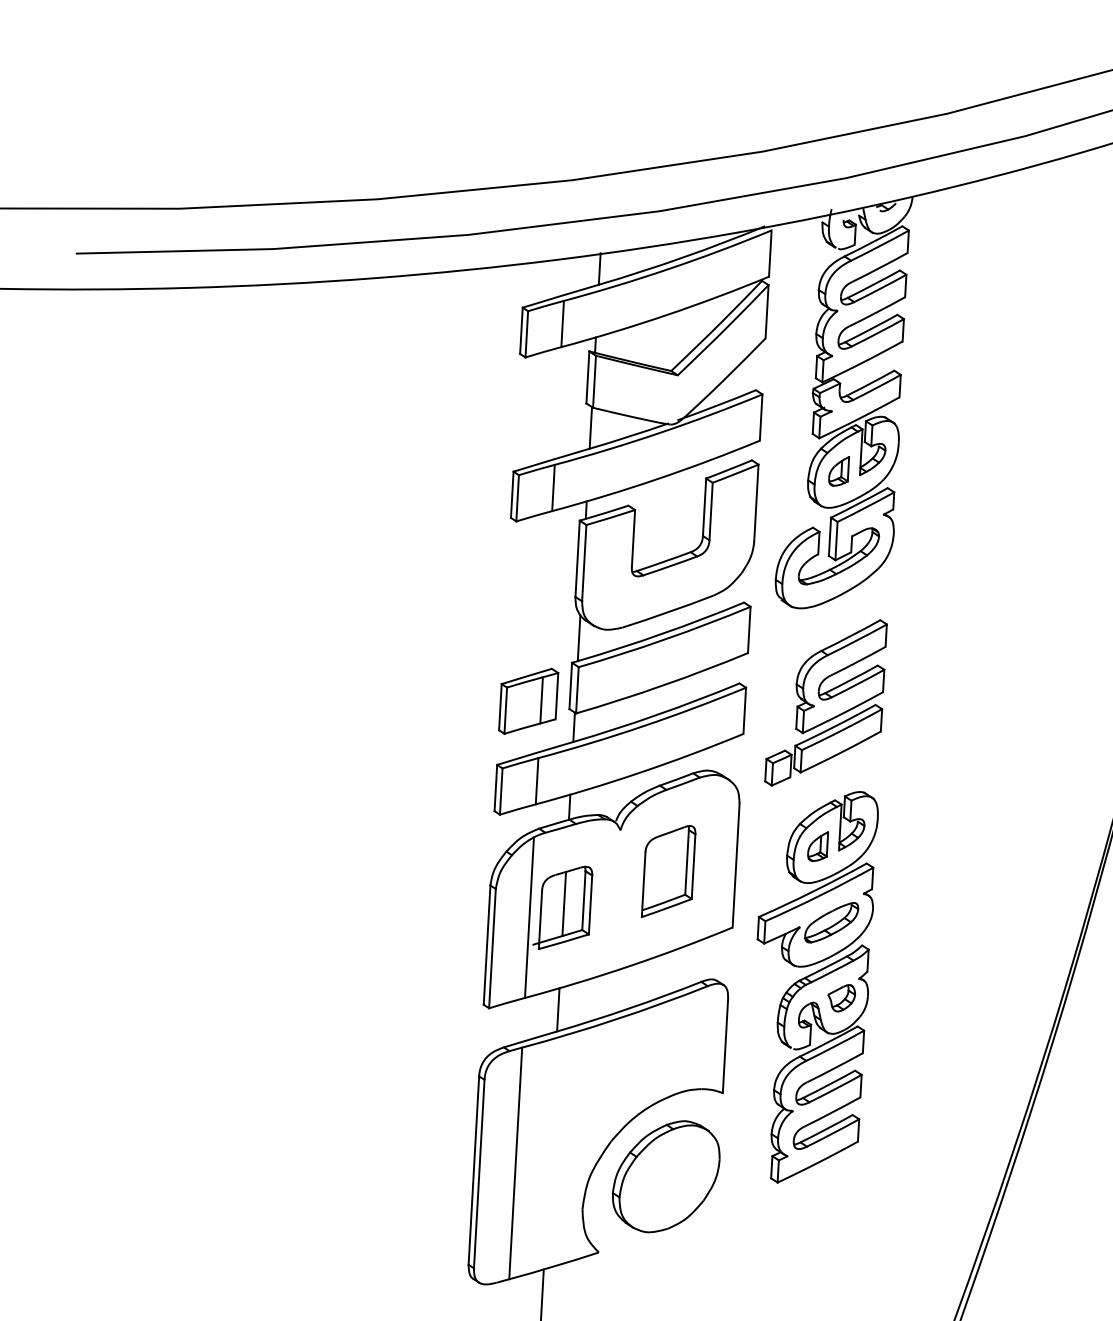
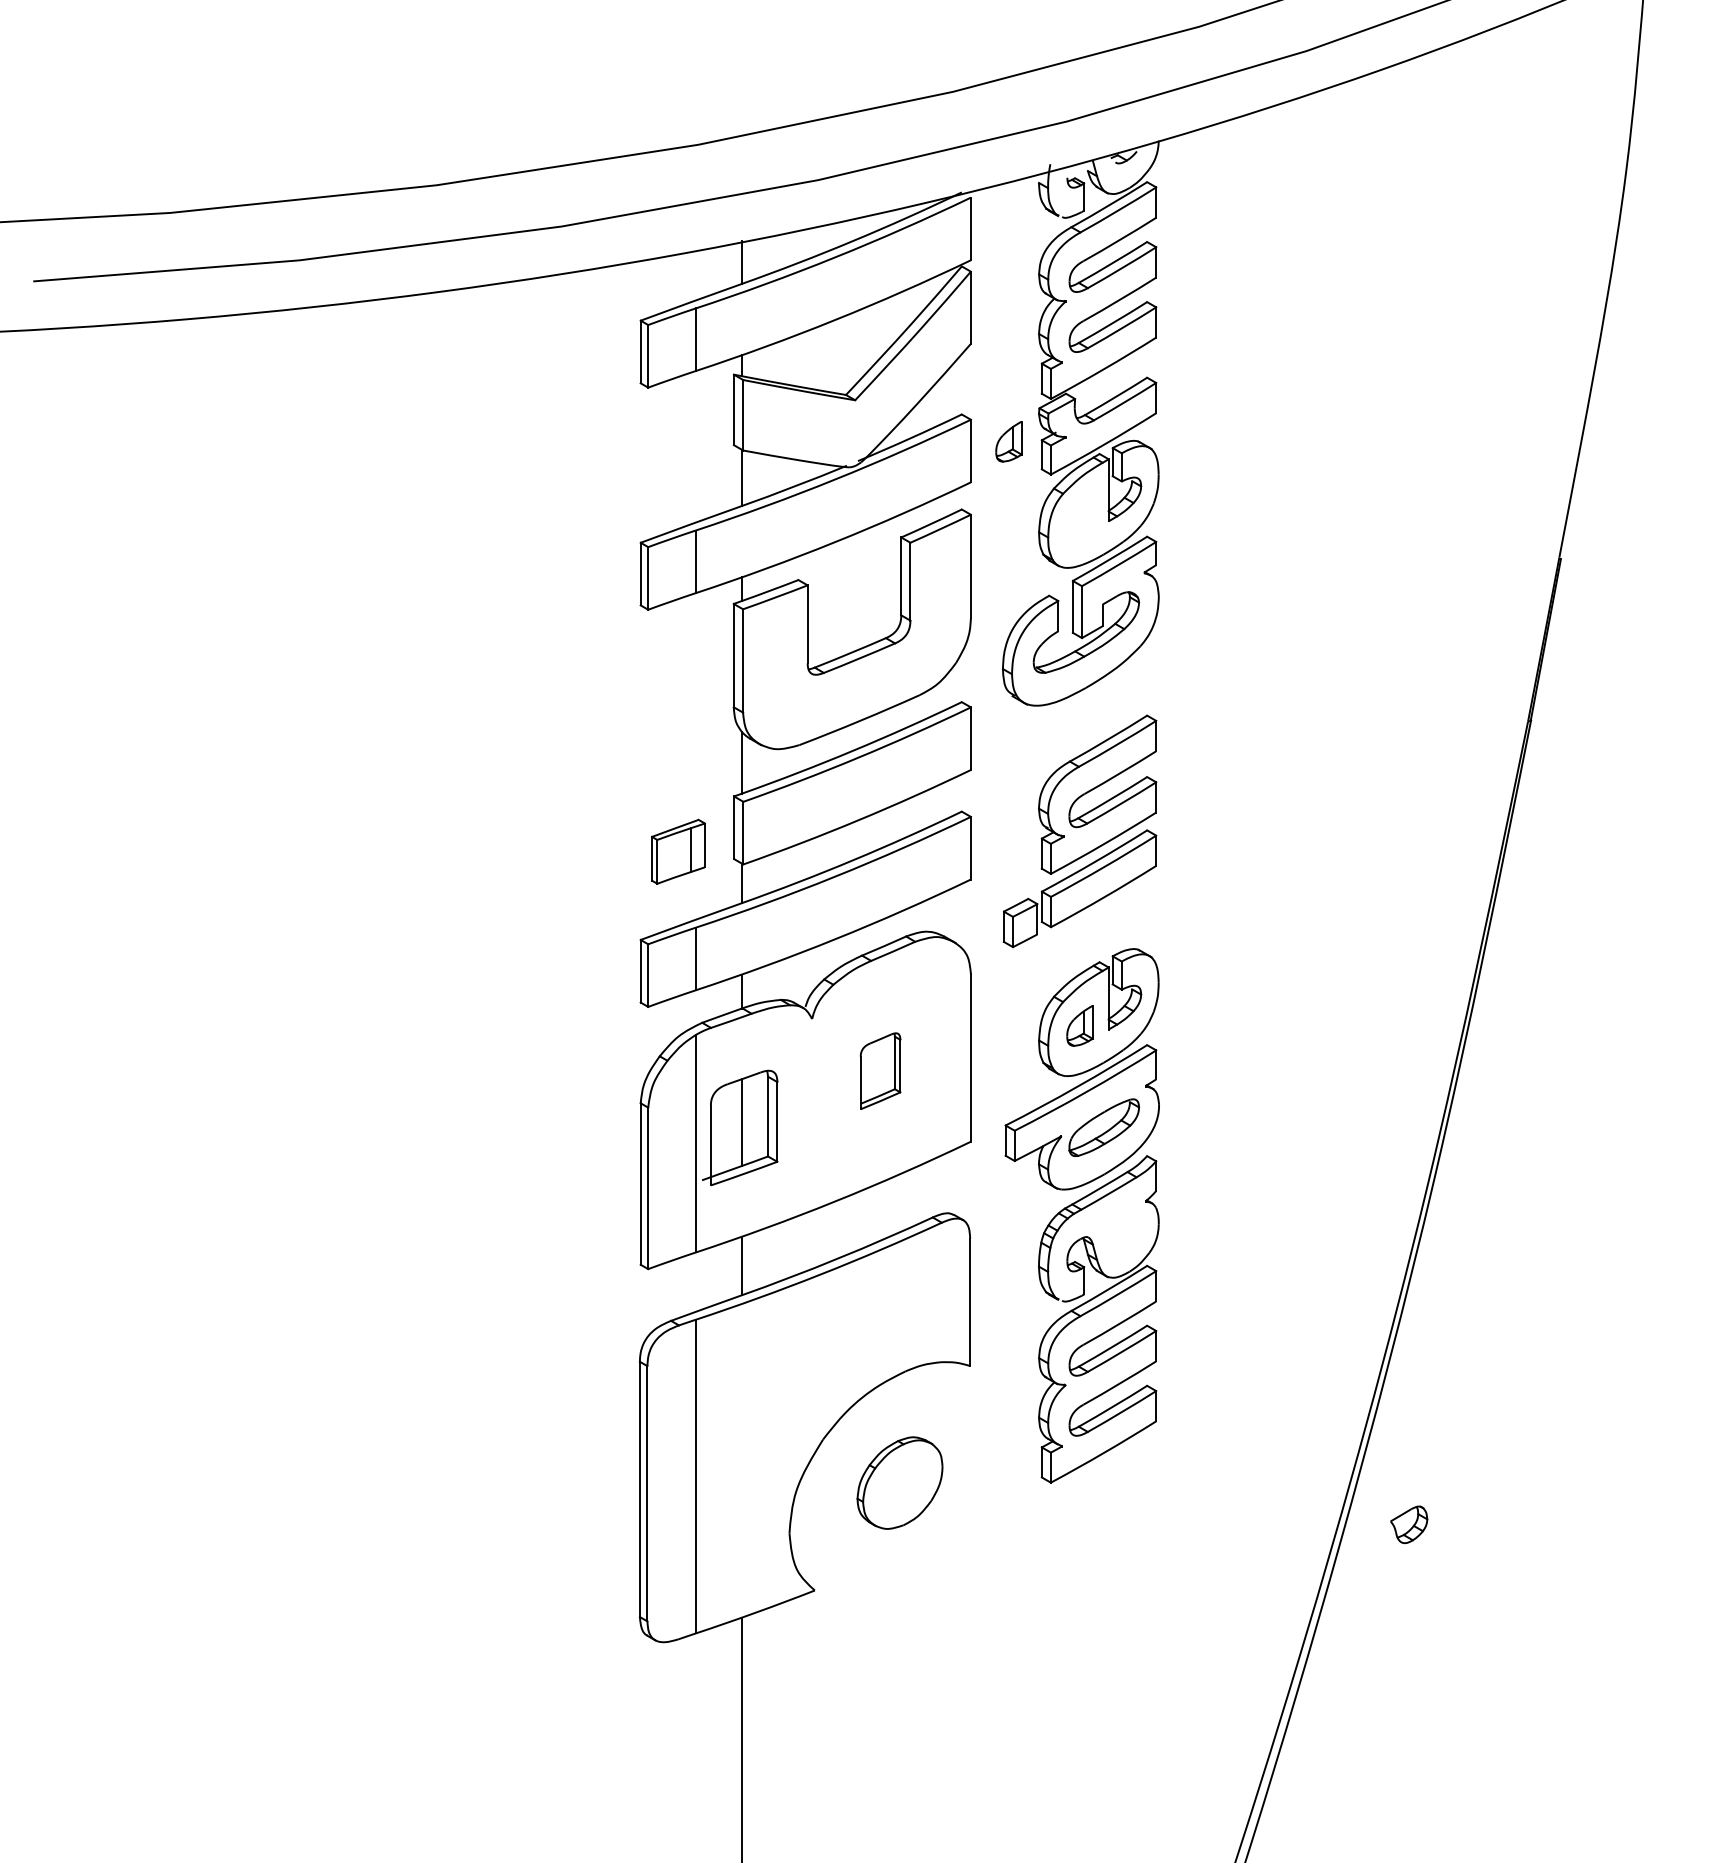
part: (838, 471) -> (1008, 441), moved
part: (528, 701) -> (678, 851), size x0.7
part: (668, 871) -> (880, 1071), size x0.6
part: (841, 997) -> (1409, 1524), moved
part: (665, 1176) -> (899, 1482), size x0.6

